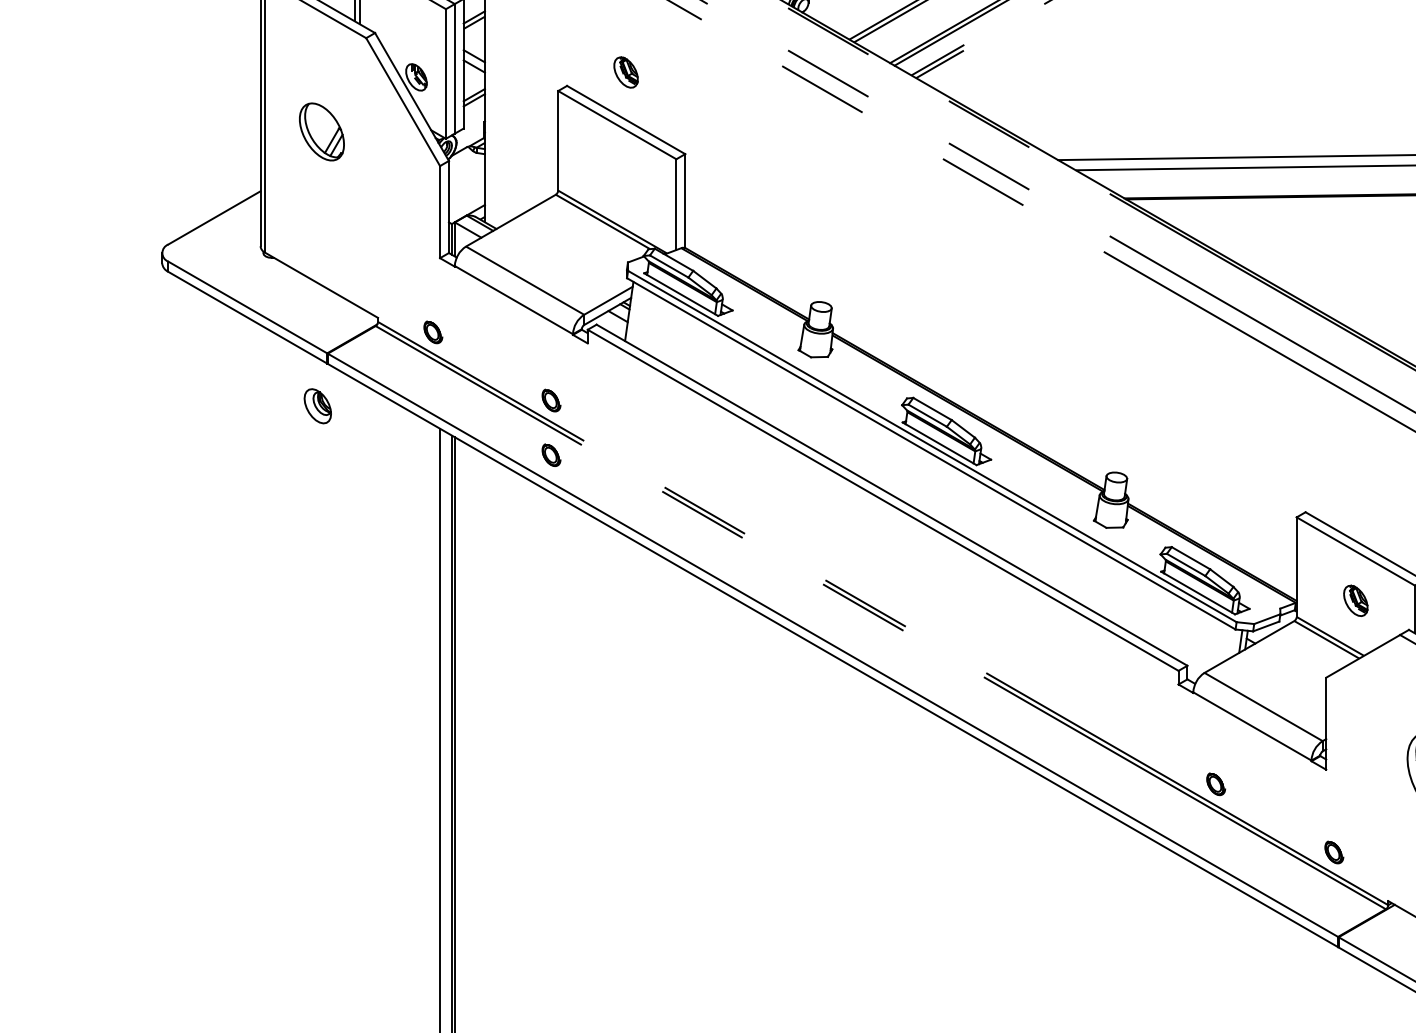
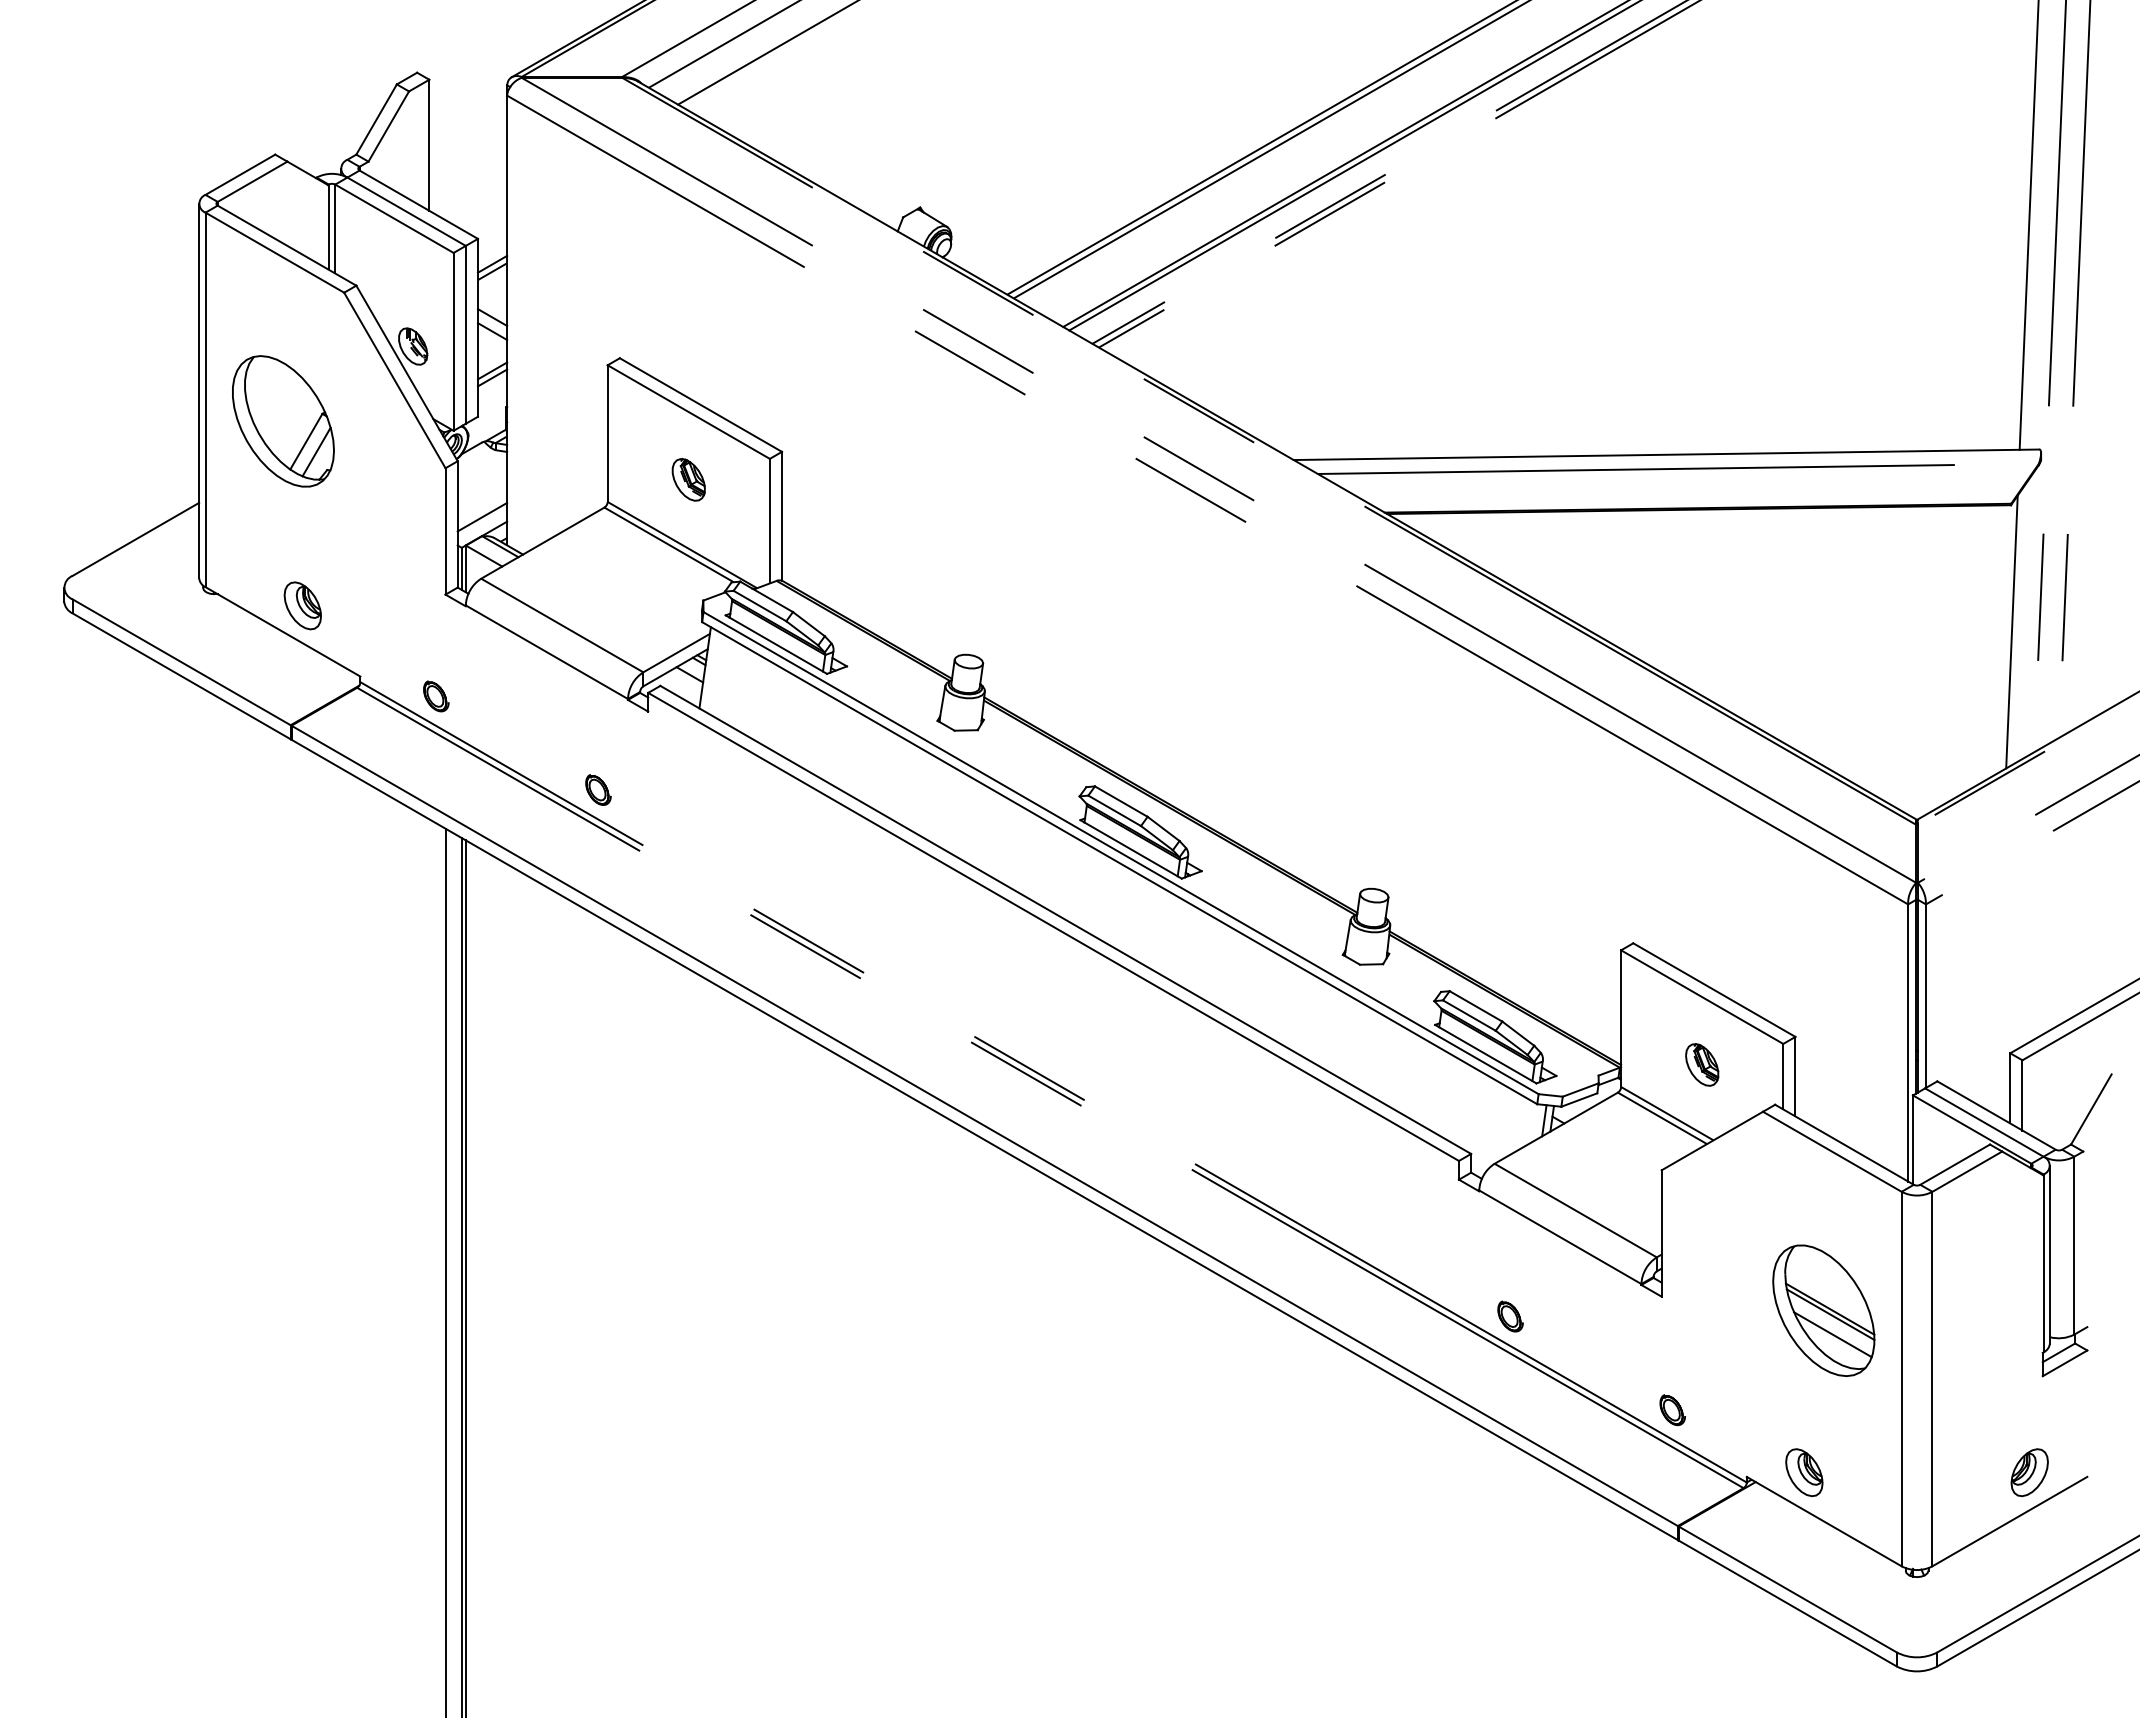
part: (625, 72) -> (688, 479), moved
part: (321, 132) -> (283, 421), size x1.67
line: (467, 201) -> (482, 516), added
part: (317, 406) -> (302, 605), moved
part: (551, 454) -> (598, 864), removed

